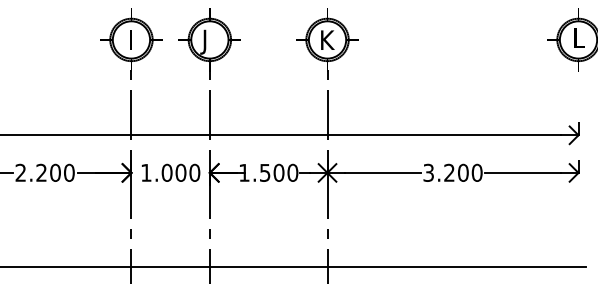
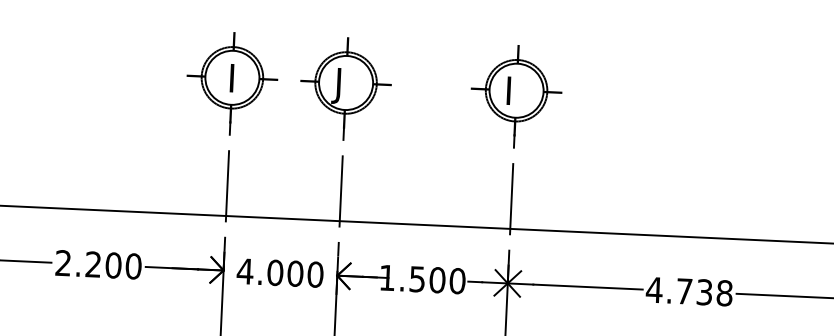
text: (327, 39) -> (516, 90), K -> I
text: (146, 172) -> (245, 270), 1.000 -> 4.000
text: (452, 172) -> (688, 291), 3.200 -> 4.738

